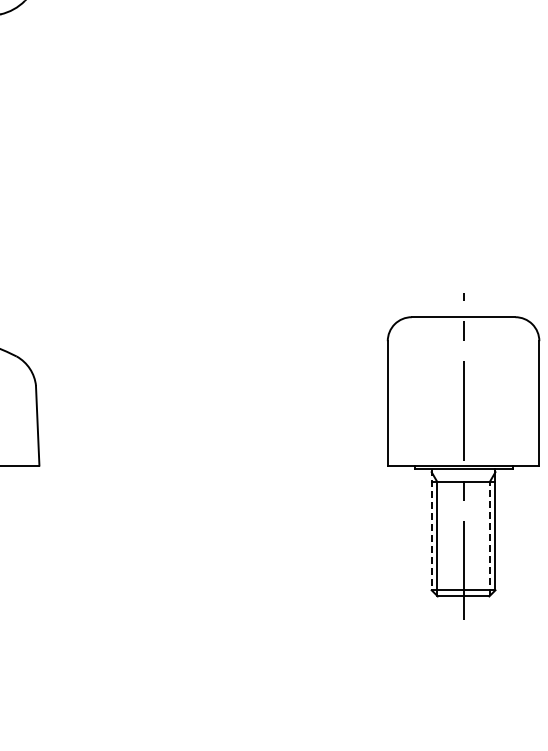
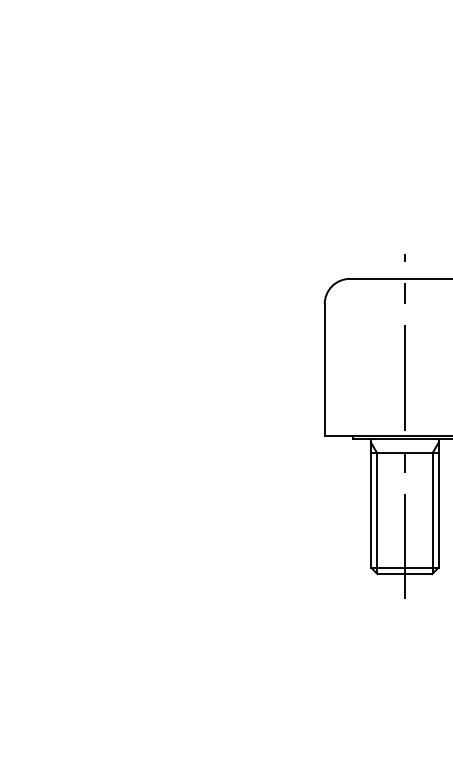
line: (431, 529) -> (370, 503), dashed -> solid
line: (490, 538) -> (433, 512), dashed -> solid

